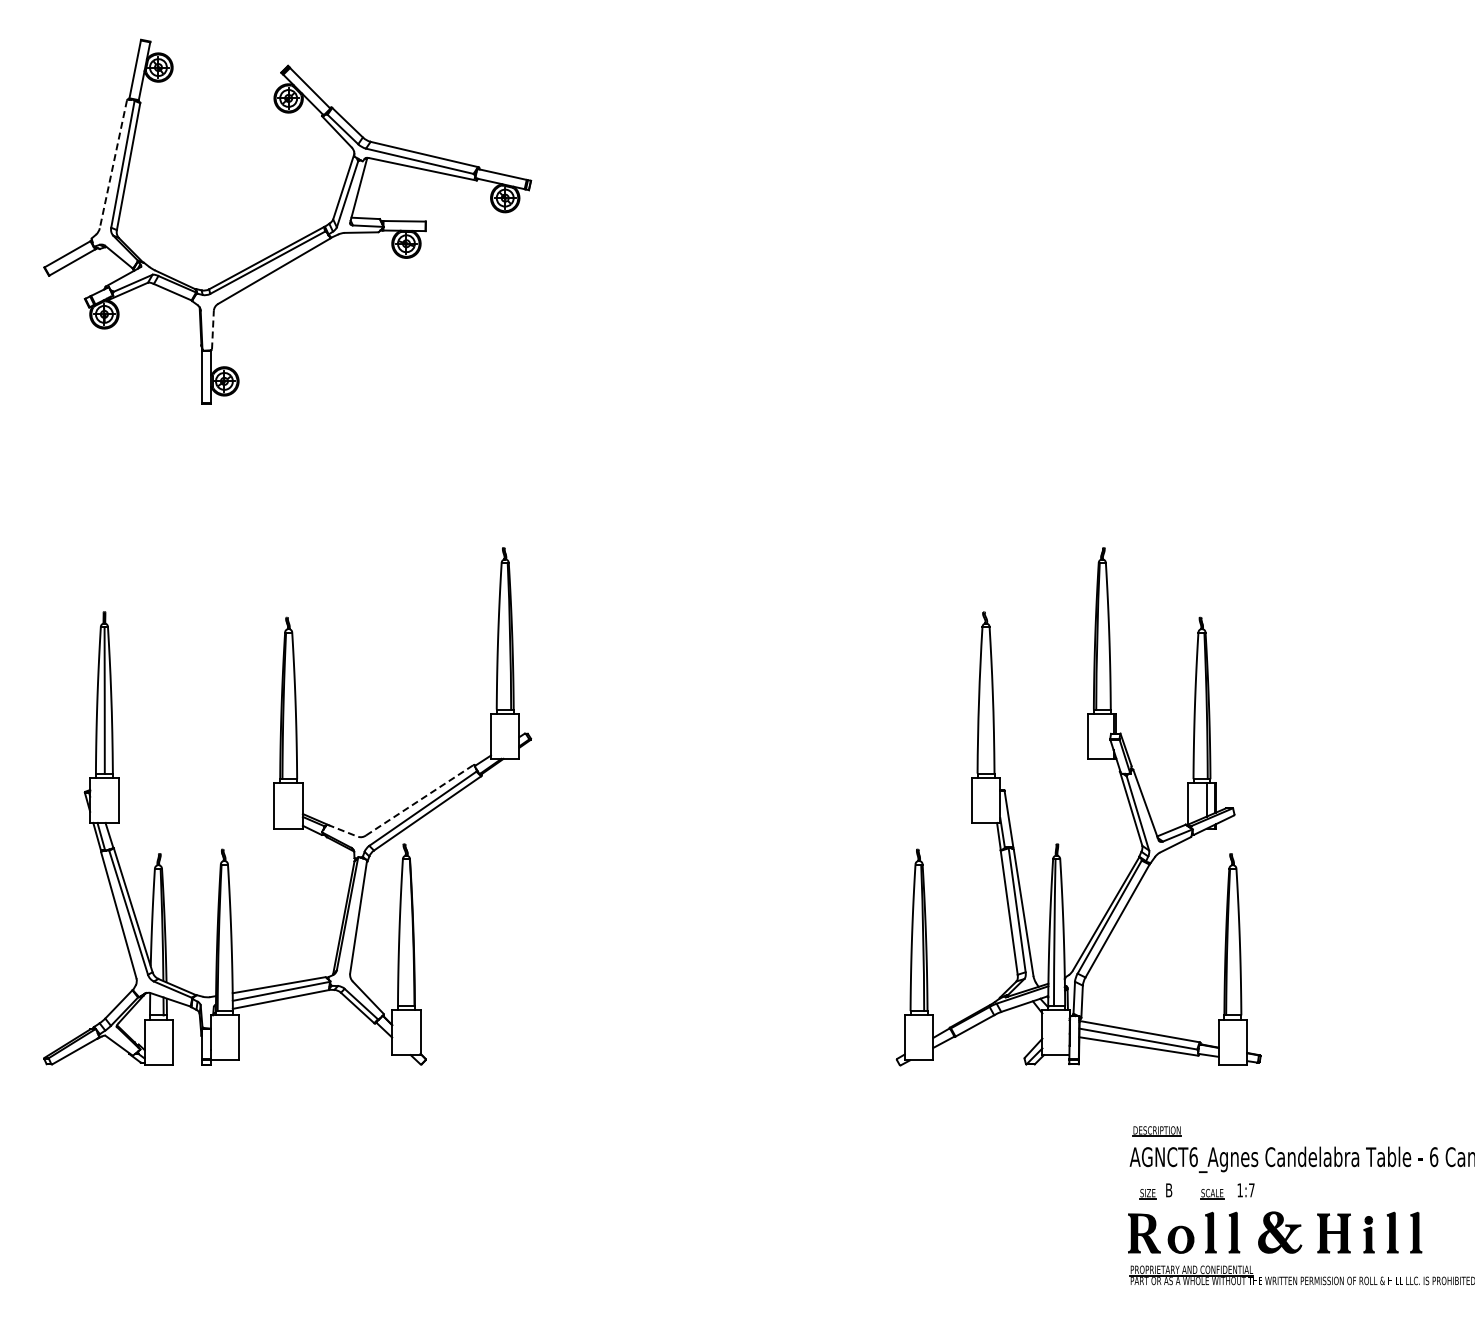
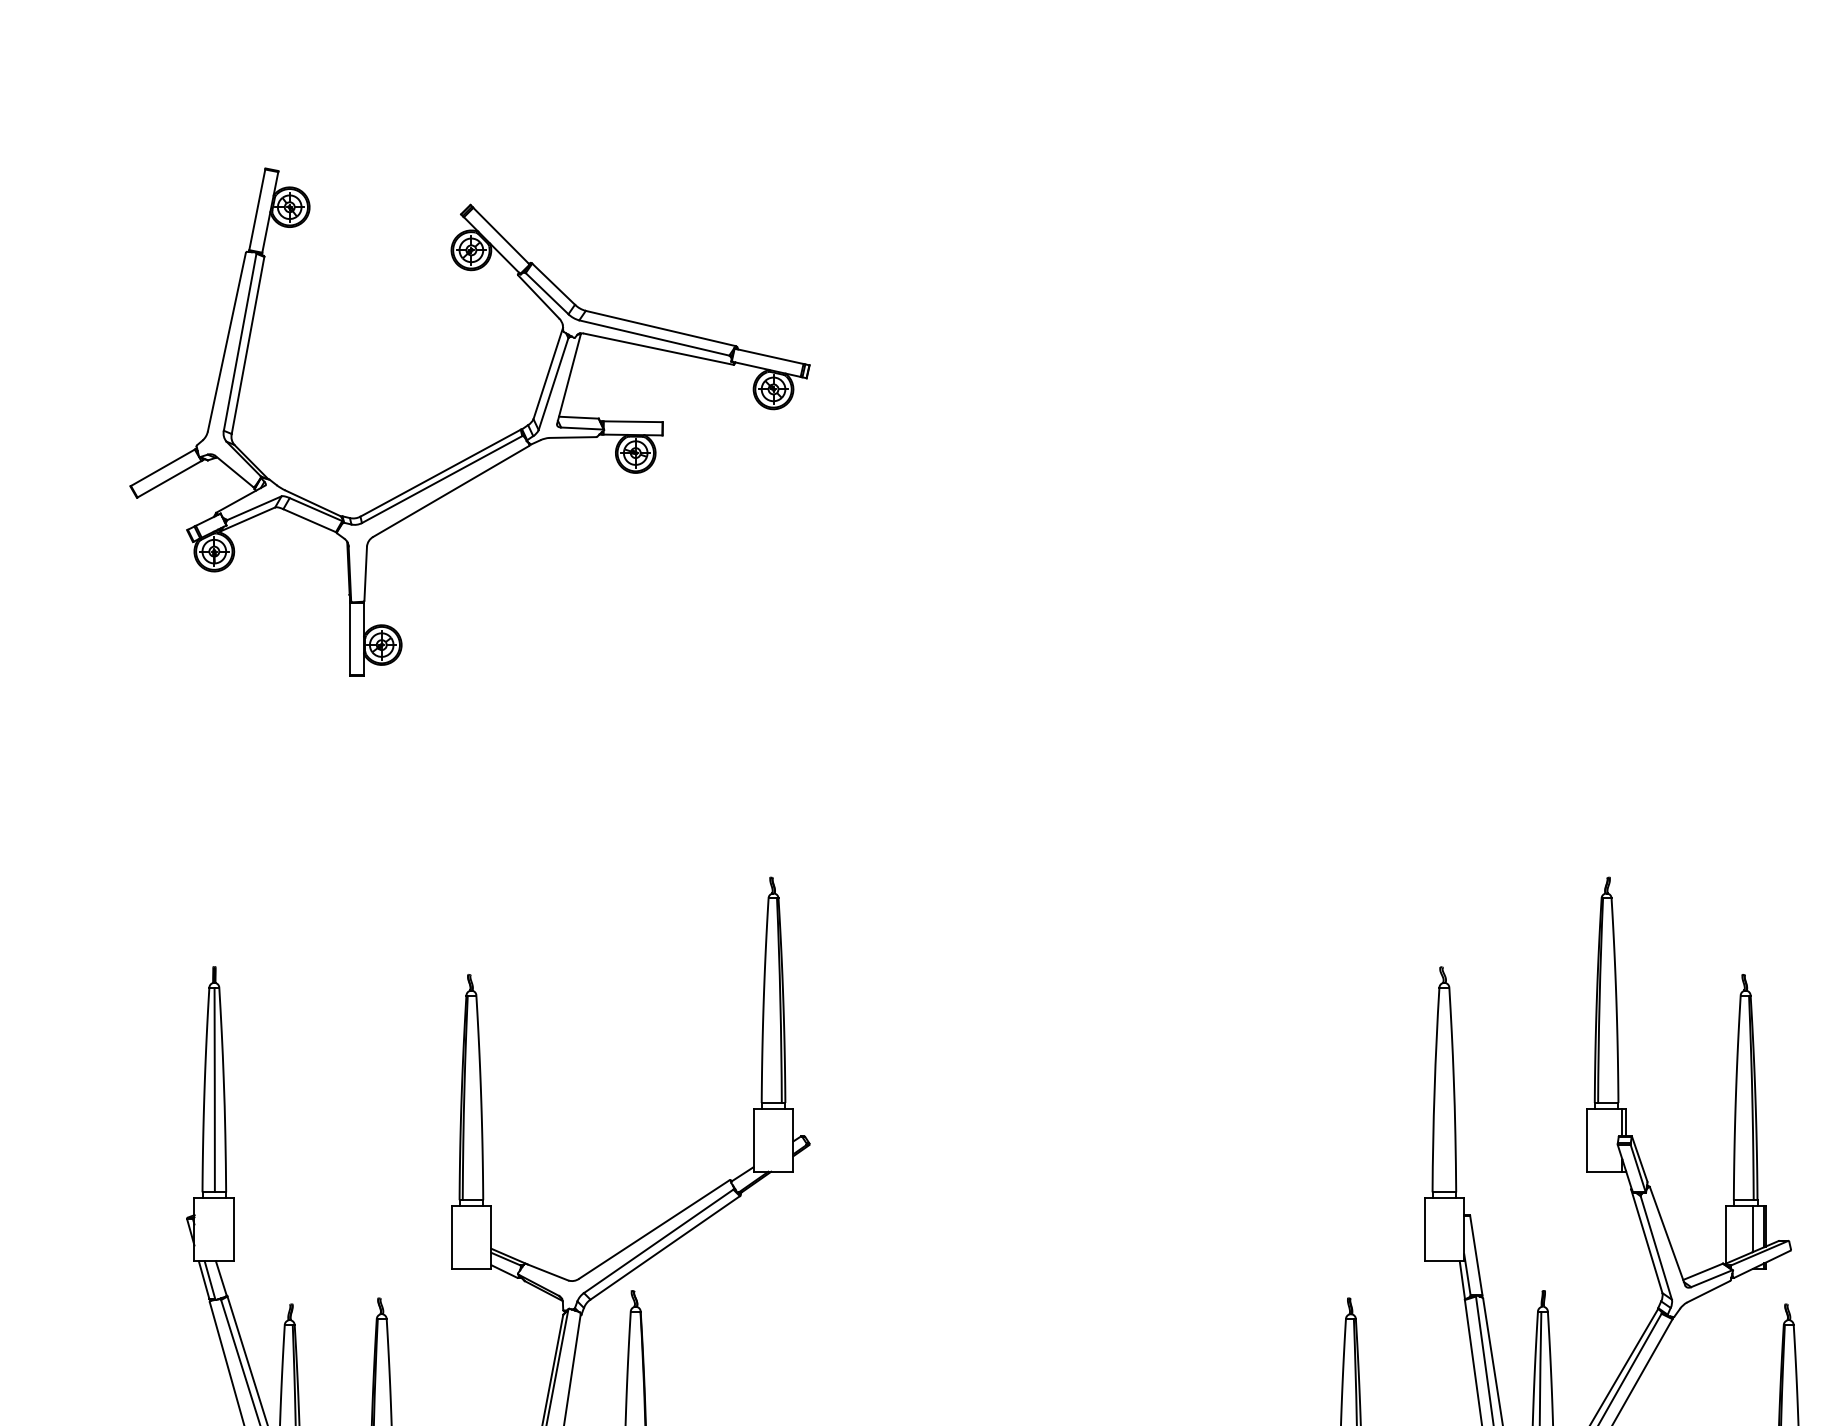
line: (113, 164) -> (227, 342), dashed -> solid
line: (212, 329) -> (365, 572), dashed -> solid
line: (420, 800) -> (655, 1229), dashed -> solid
line: (343, 831) -> (547, 1273), dashed -> solid

